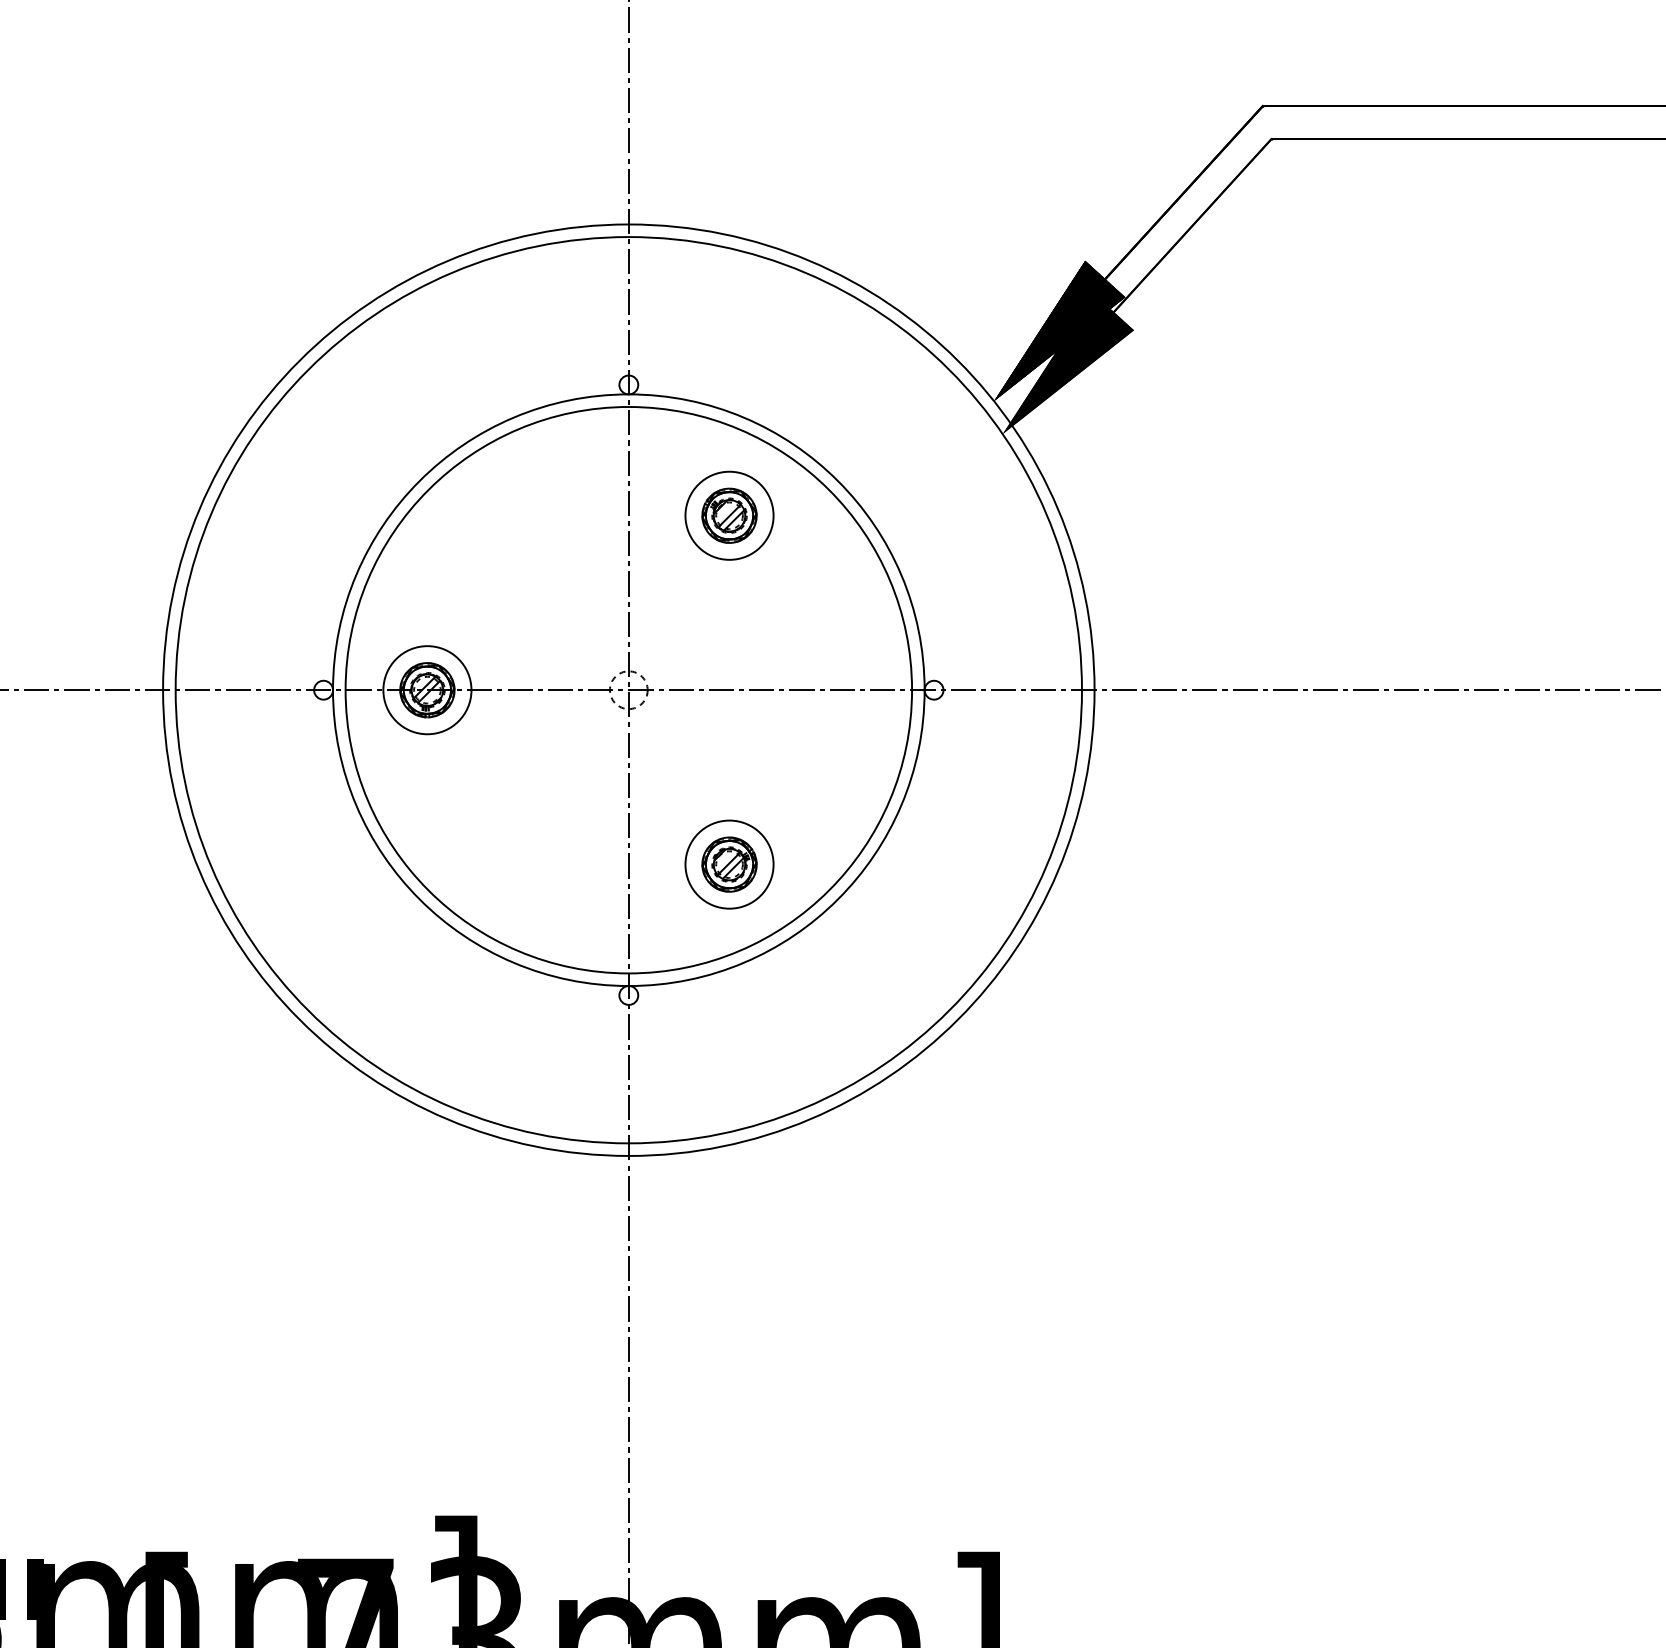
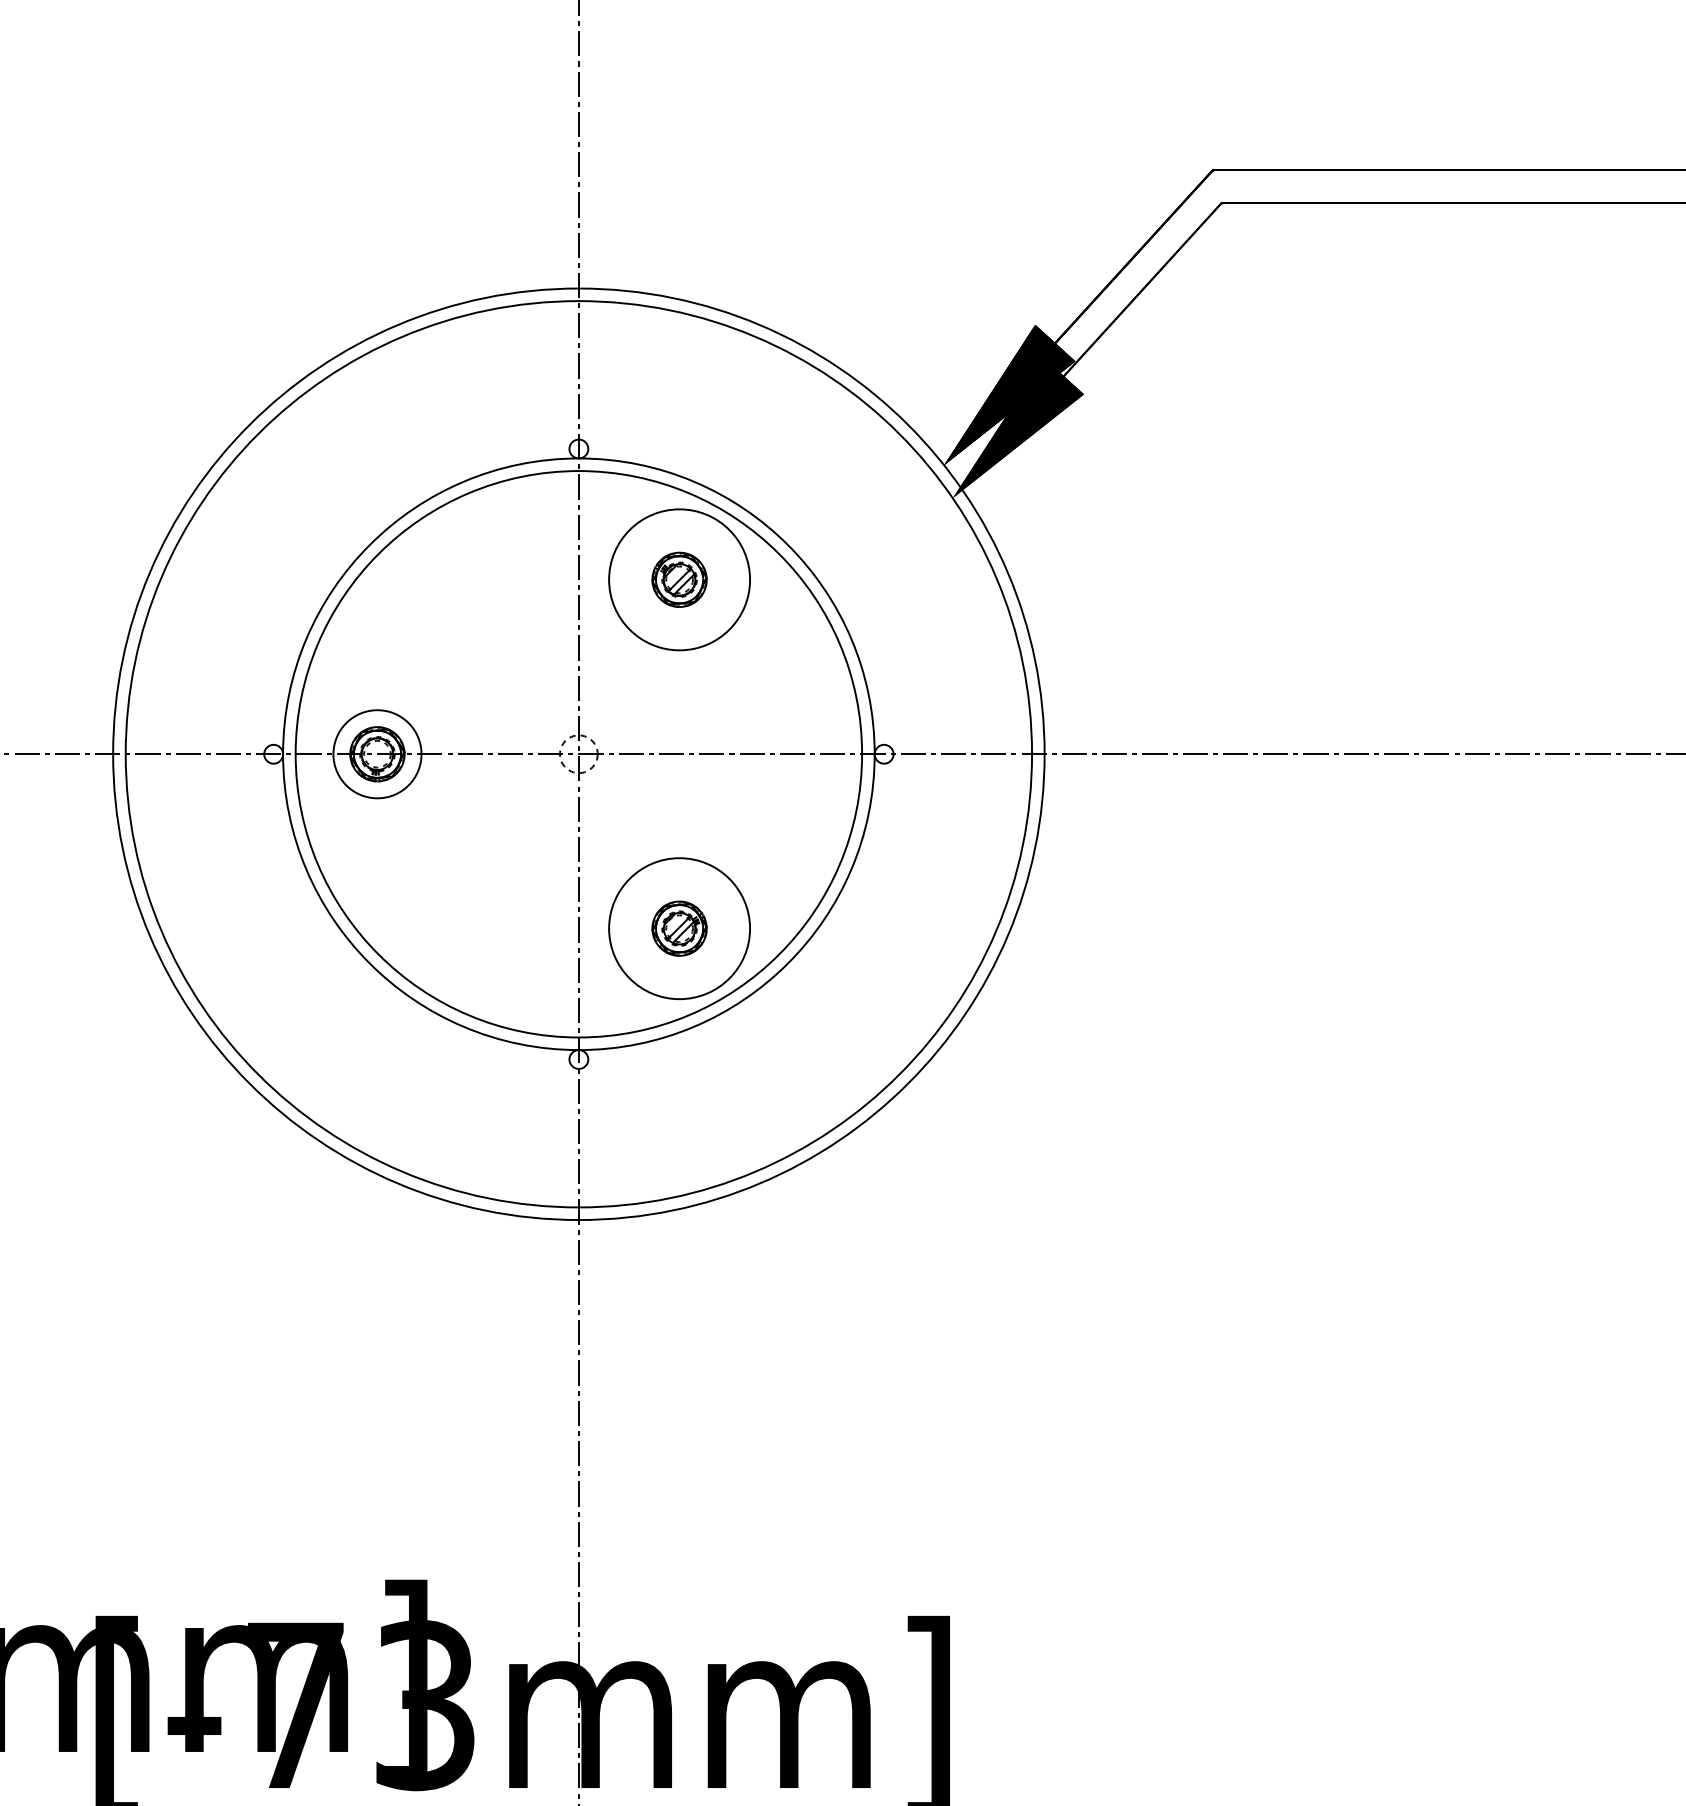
circle: (729, 515) -> (679, 579), size x1.6
hatch: (427, 690) -> (377, 754), removed
circle: (729, 864) -> (679, 928), size x1.6

